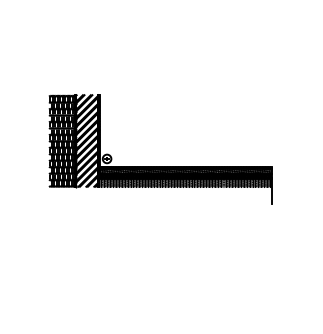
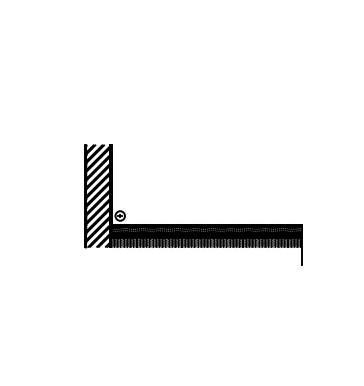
hatch: (62, 140) -> (70, 195), removed

